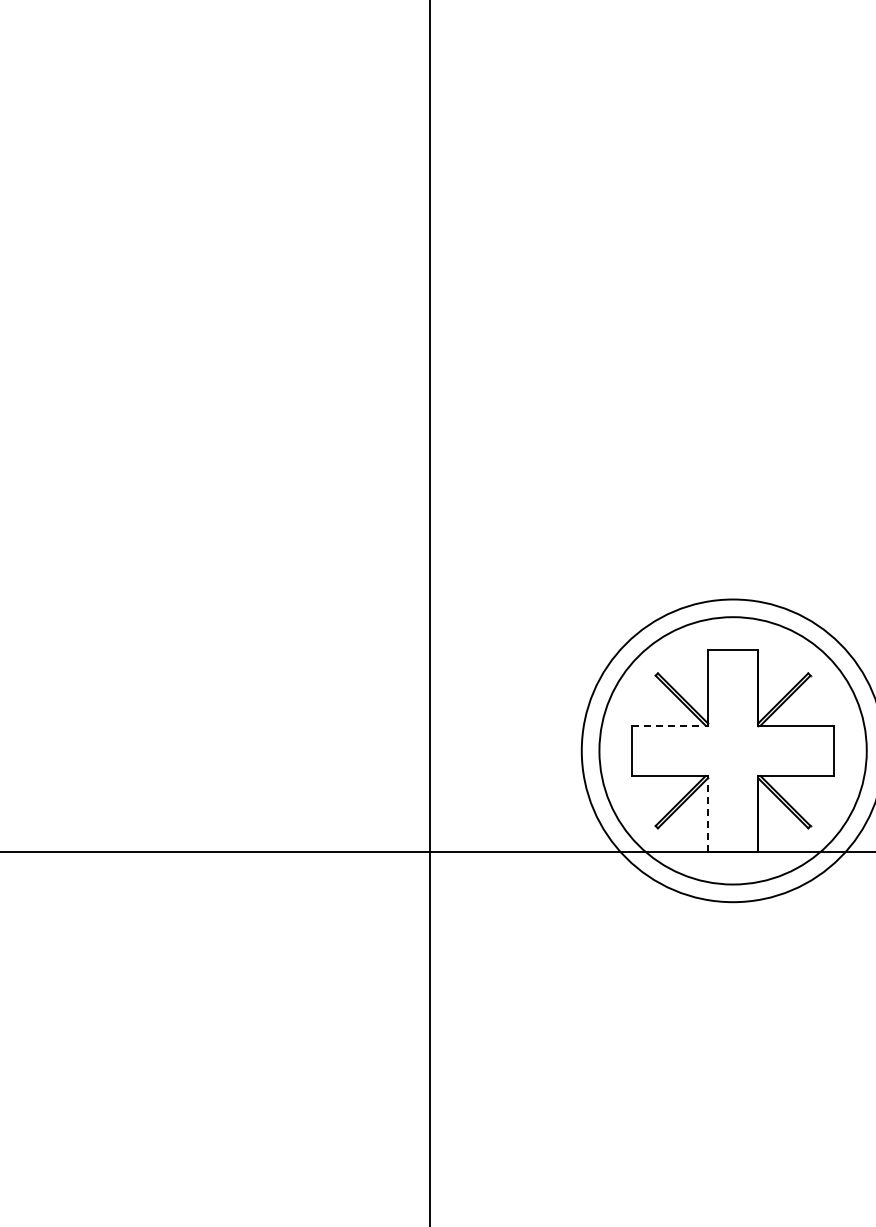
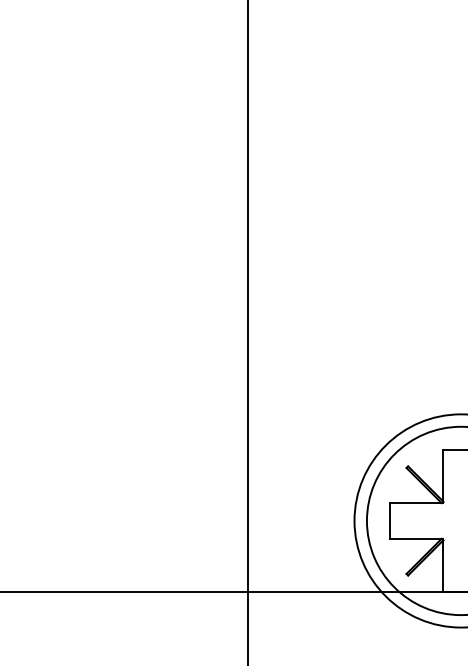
line: (668, 725) -> (415, 503), dashed -> solid
line: (707, 815) -> (443, 566), dashed -> solid

